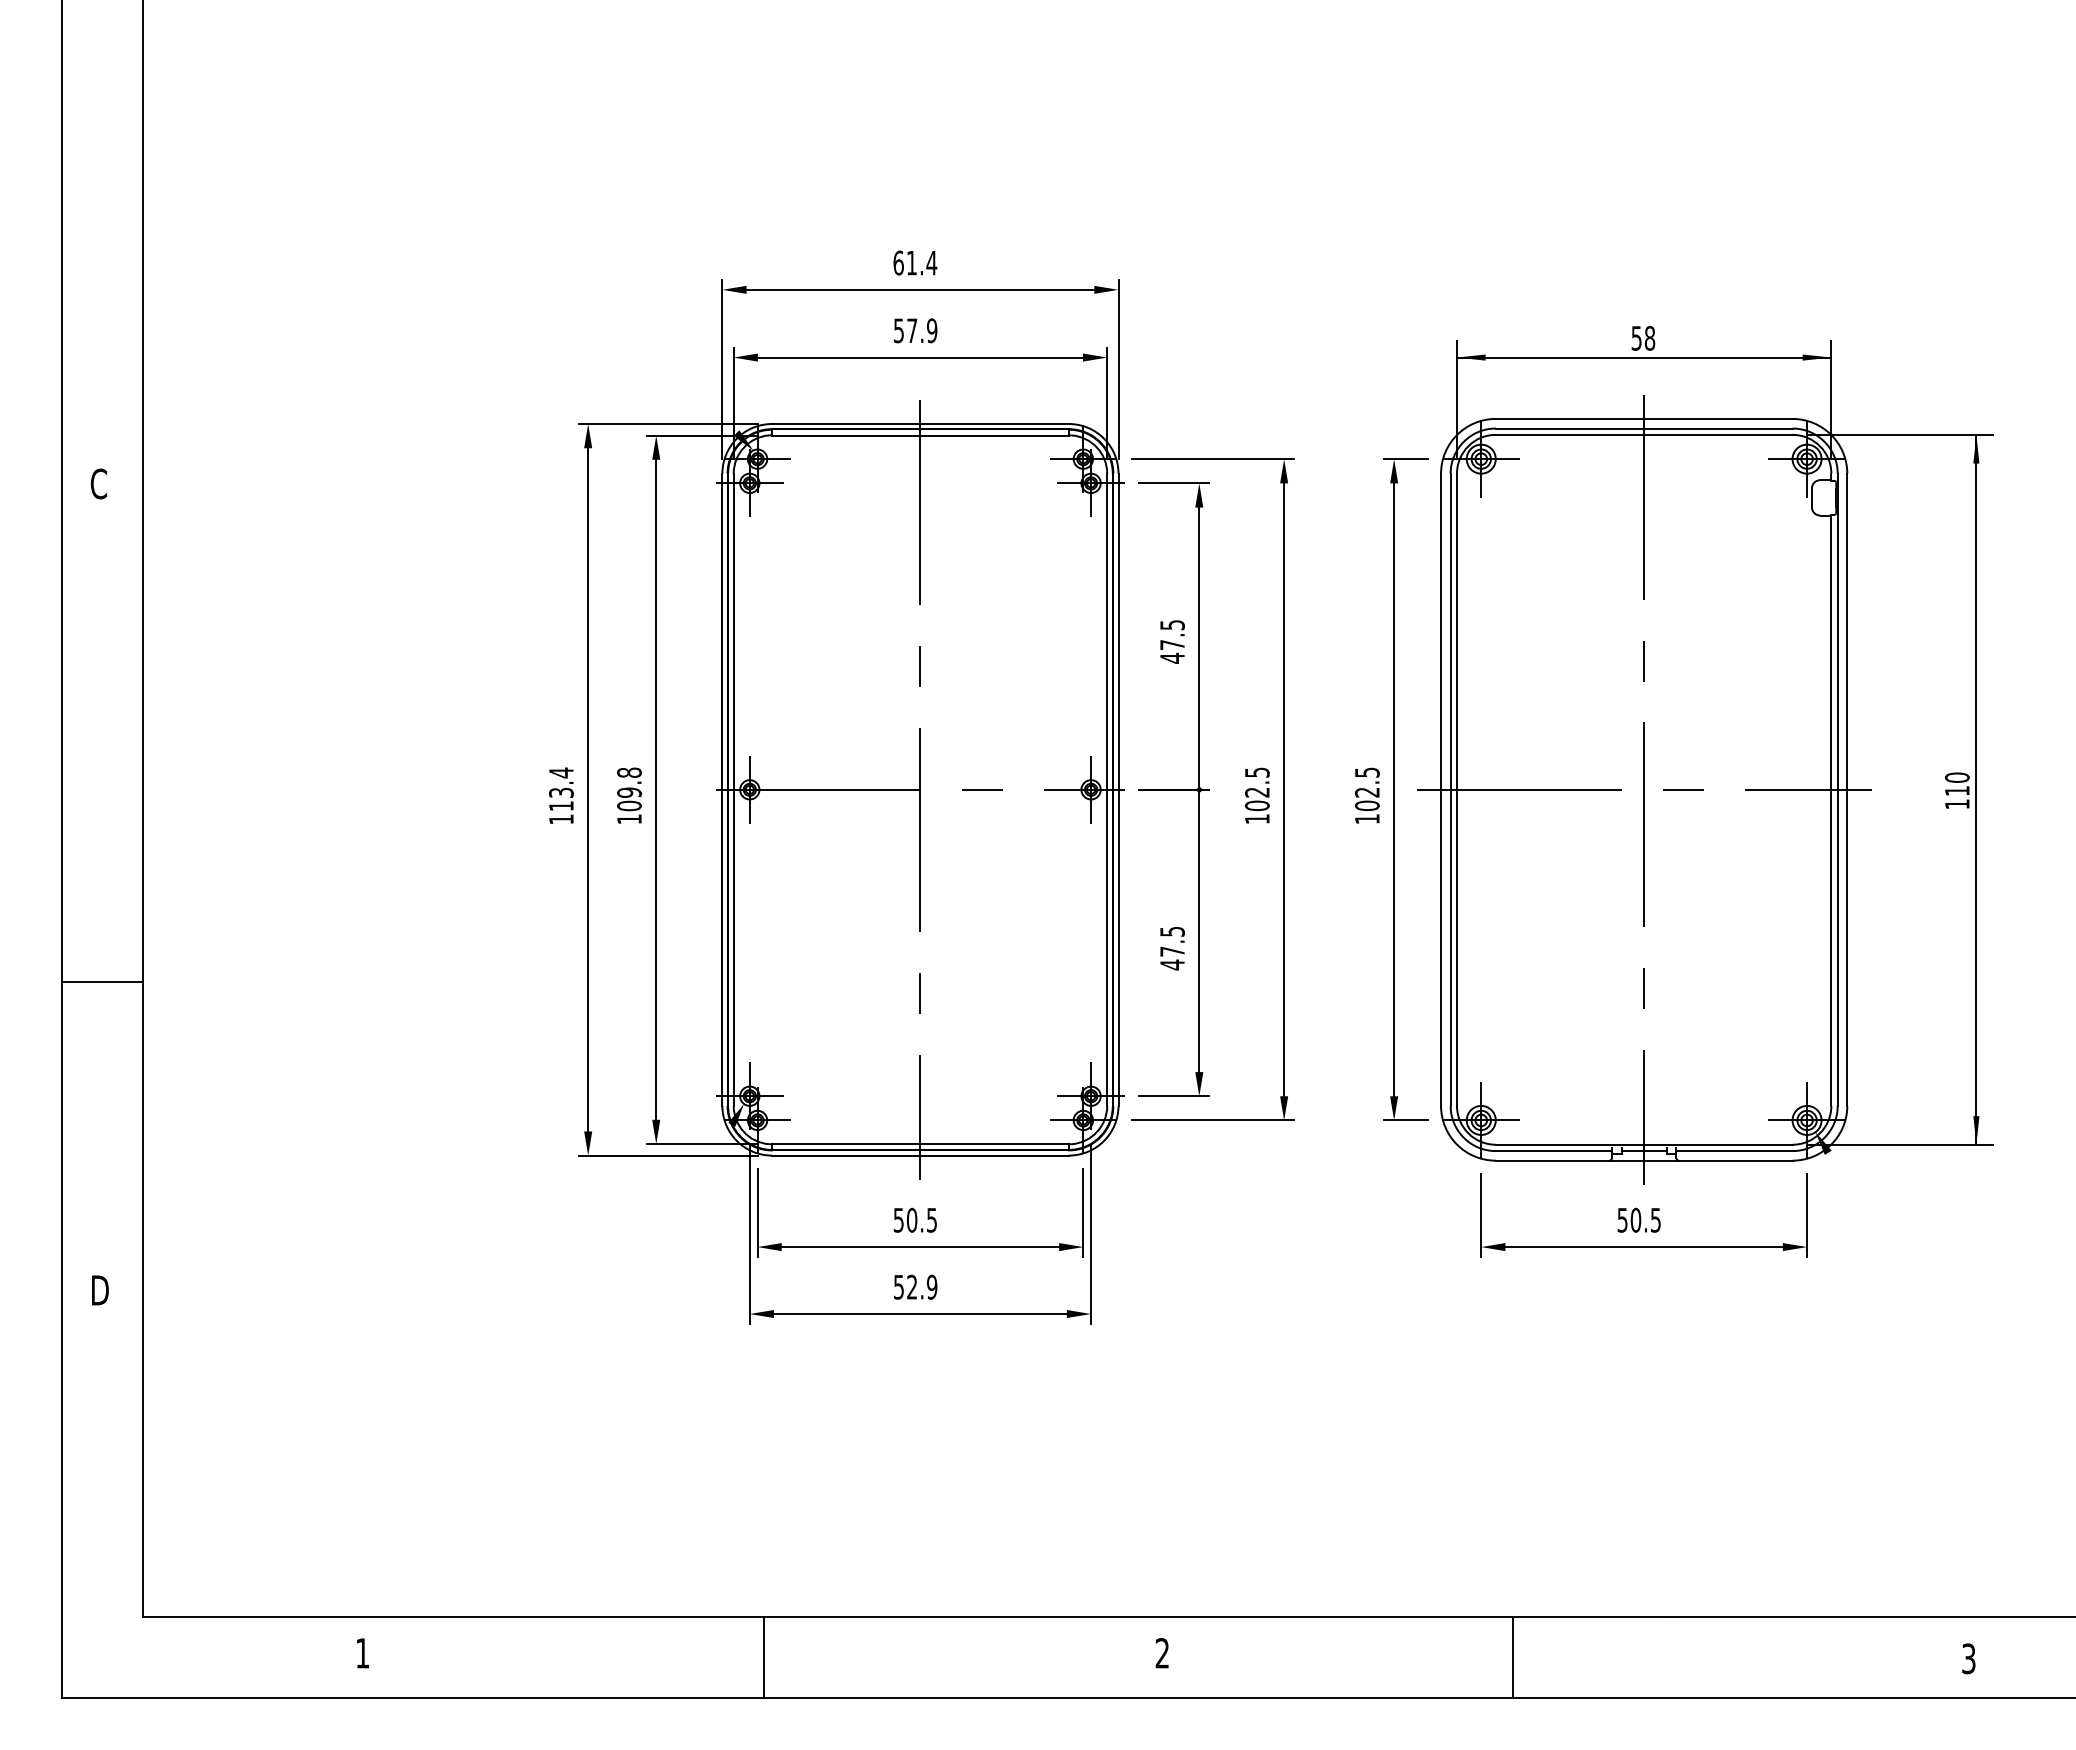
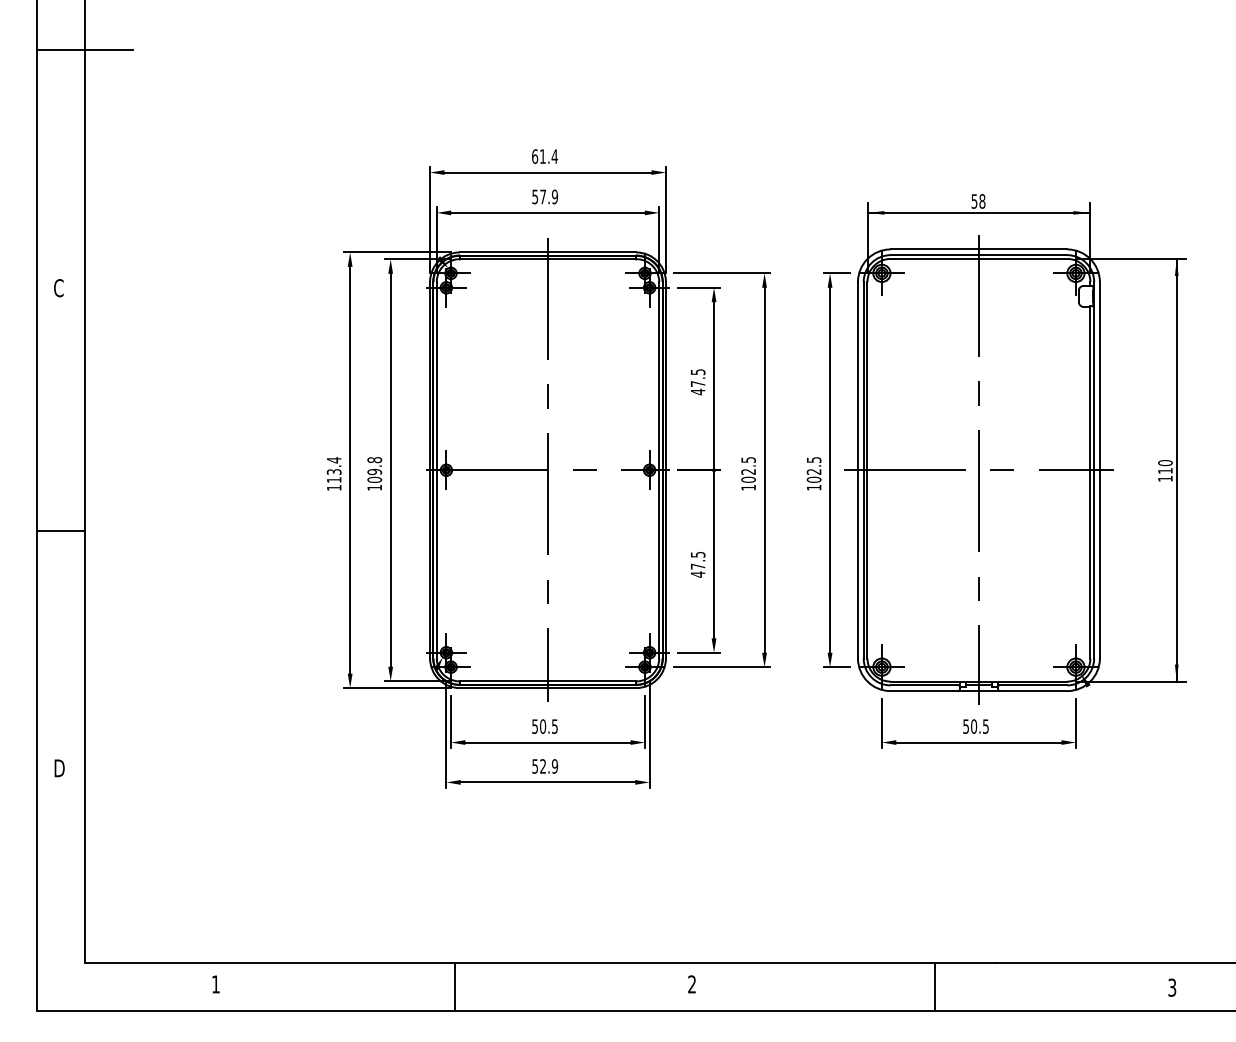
line: (143, 84) -> (85, 50), added
line: (103, 981) -> (61, 530), moved
line: (1514, 1656) -> (935, 986), moved

